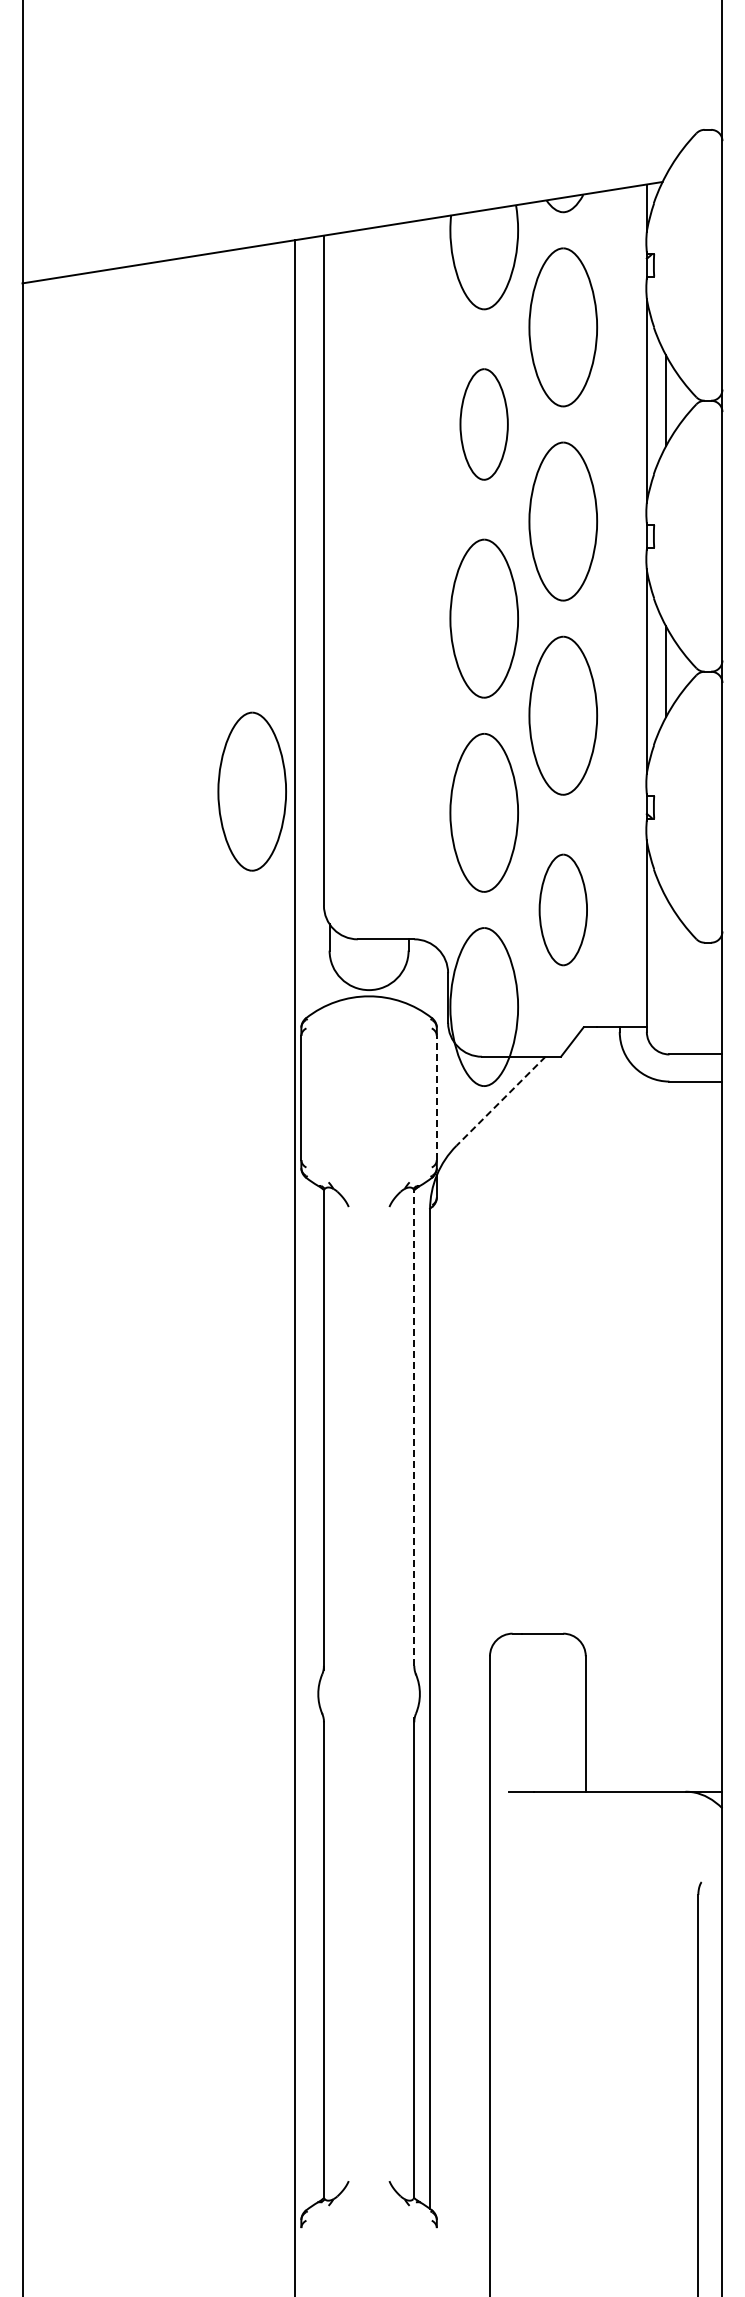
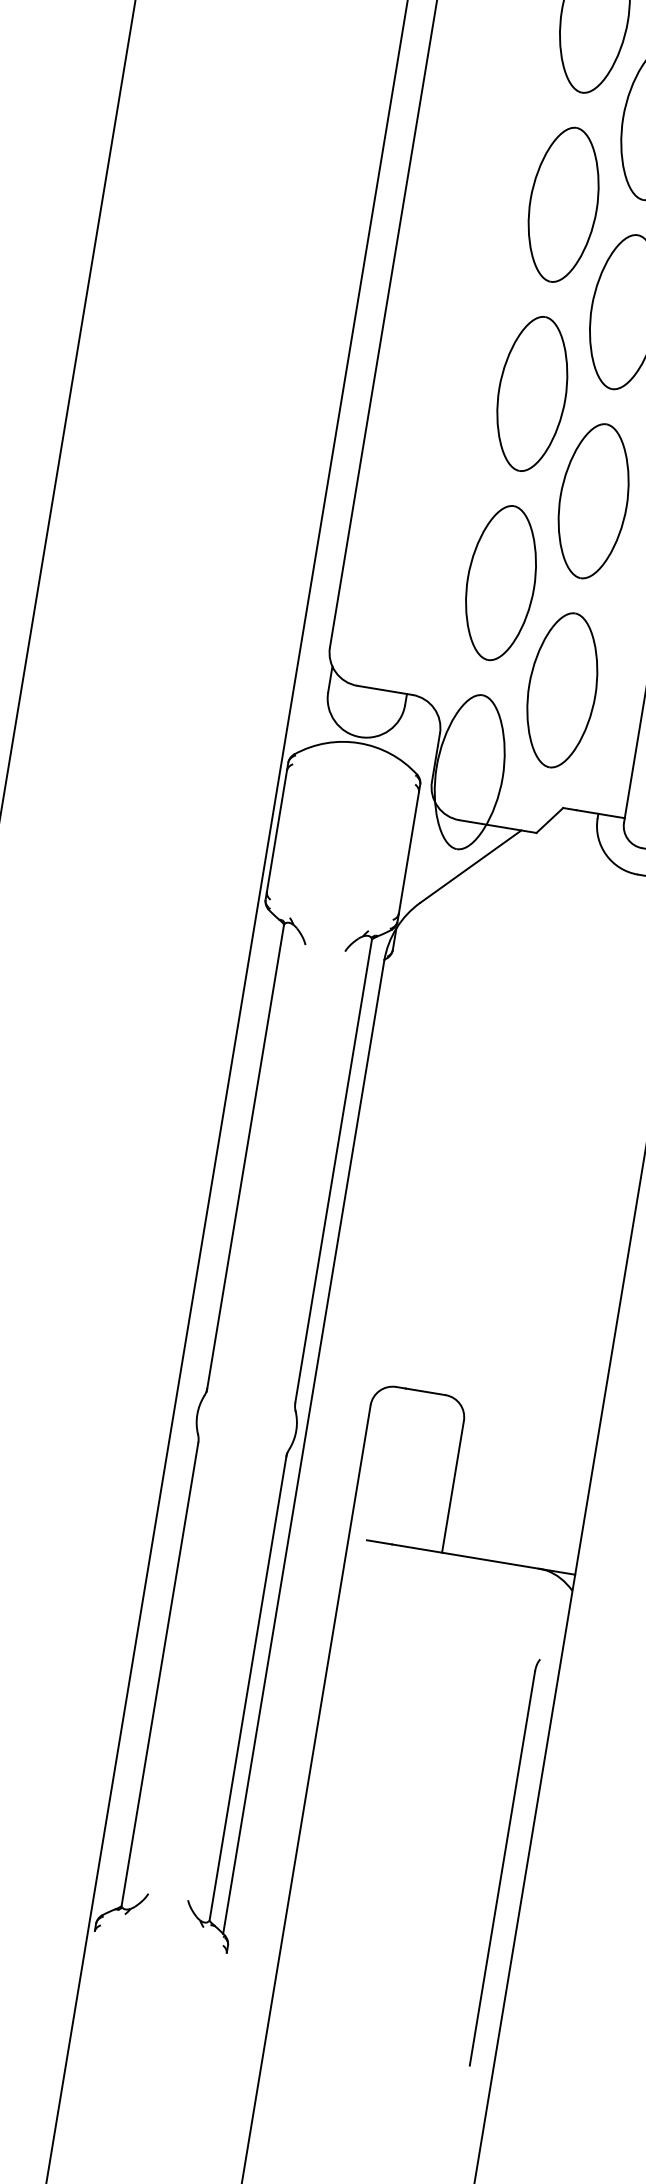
part: (483, 424) -> (562, 204), size x1.43
part: (251, 791) -> (277, 524), removed
part: (563, 909) -> (562, 689), size x1.43
line: (436, 1097) -> (408, 852), dashed -> solid
line: (501, 1101) -> (471, 866), dashed -> solid
line: (414, 1427) -> (334, 1170), dashed -> solid

